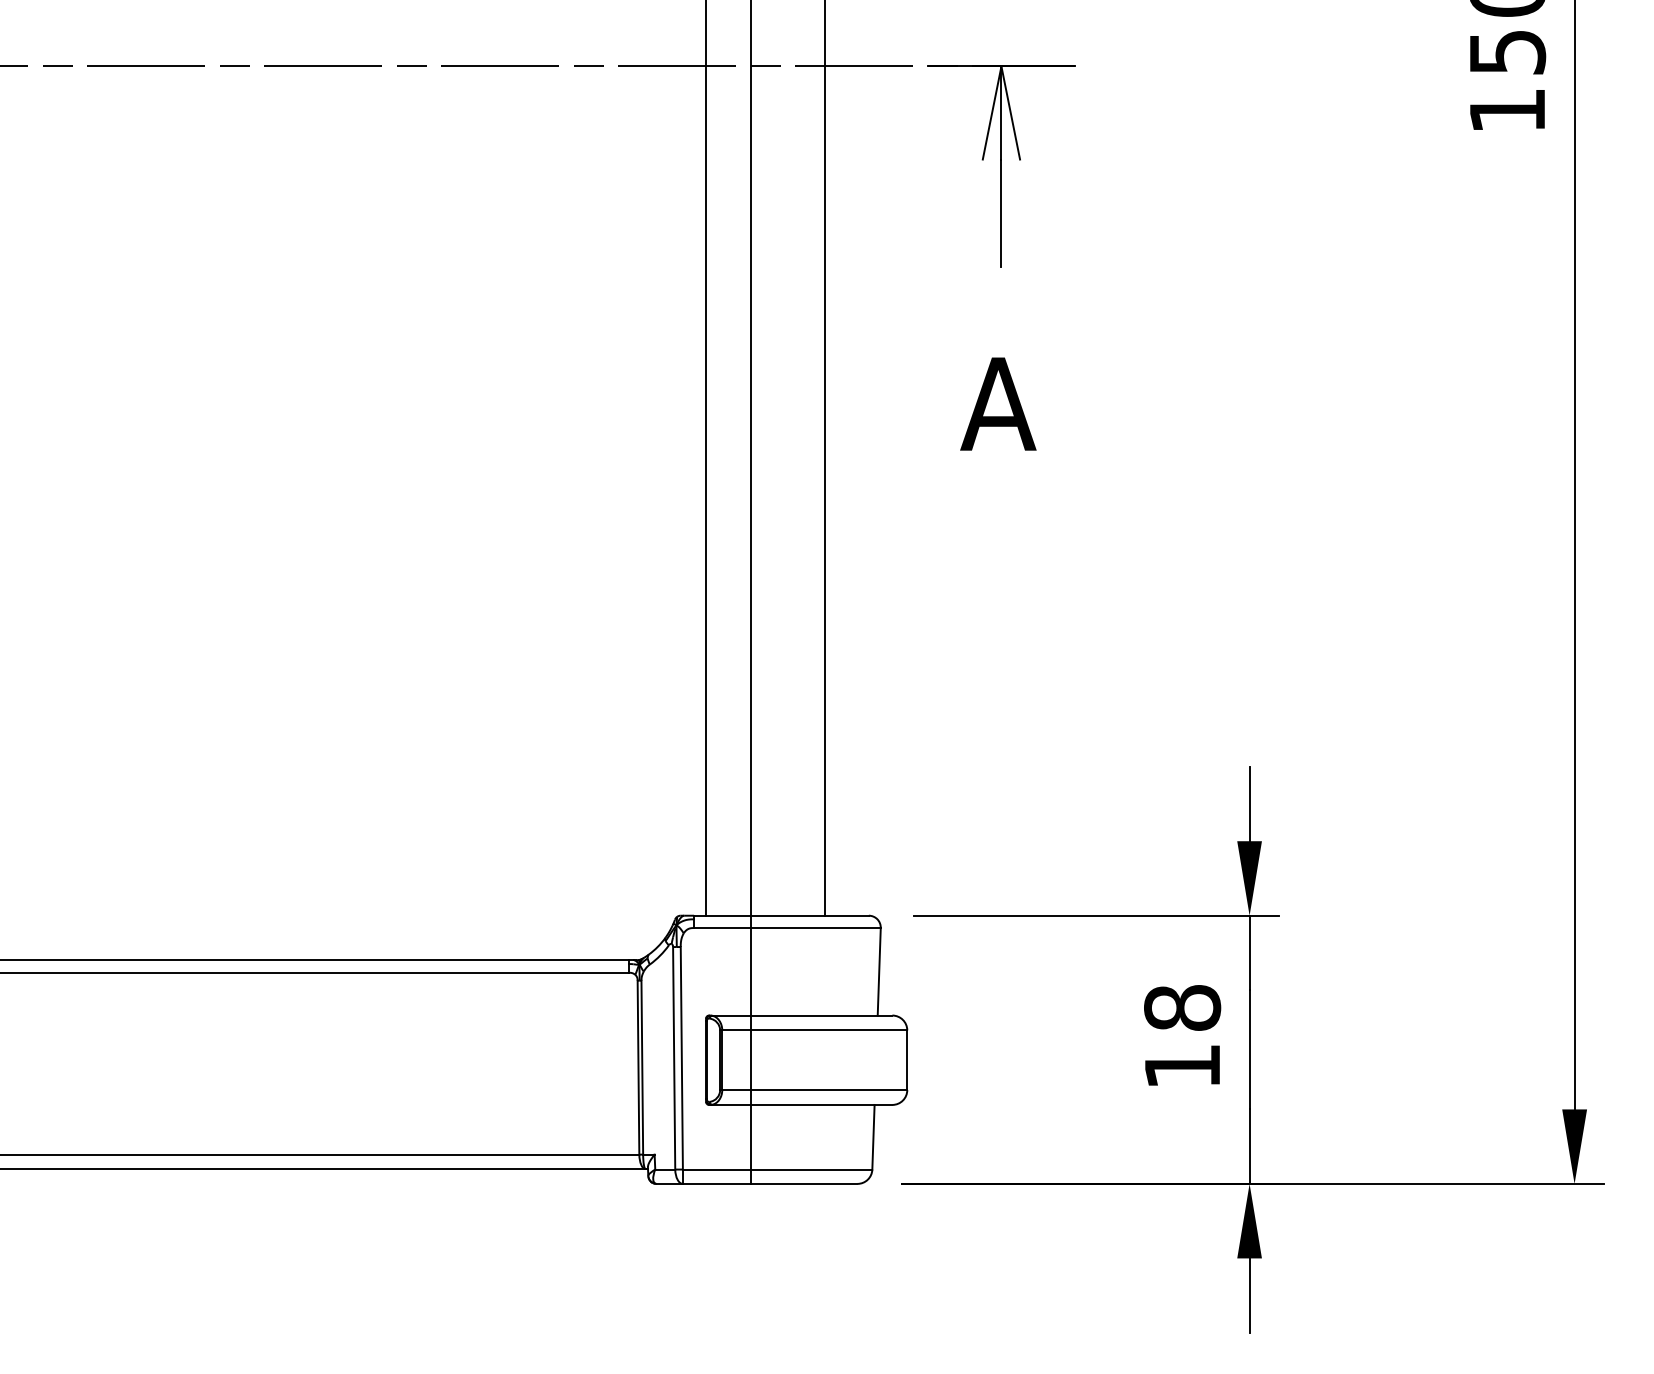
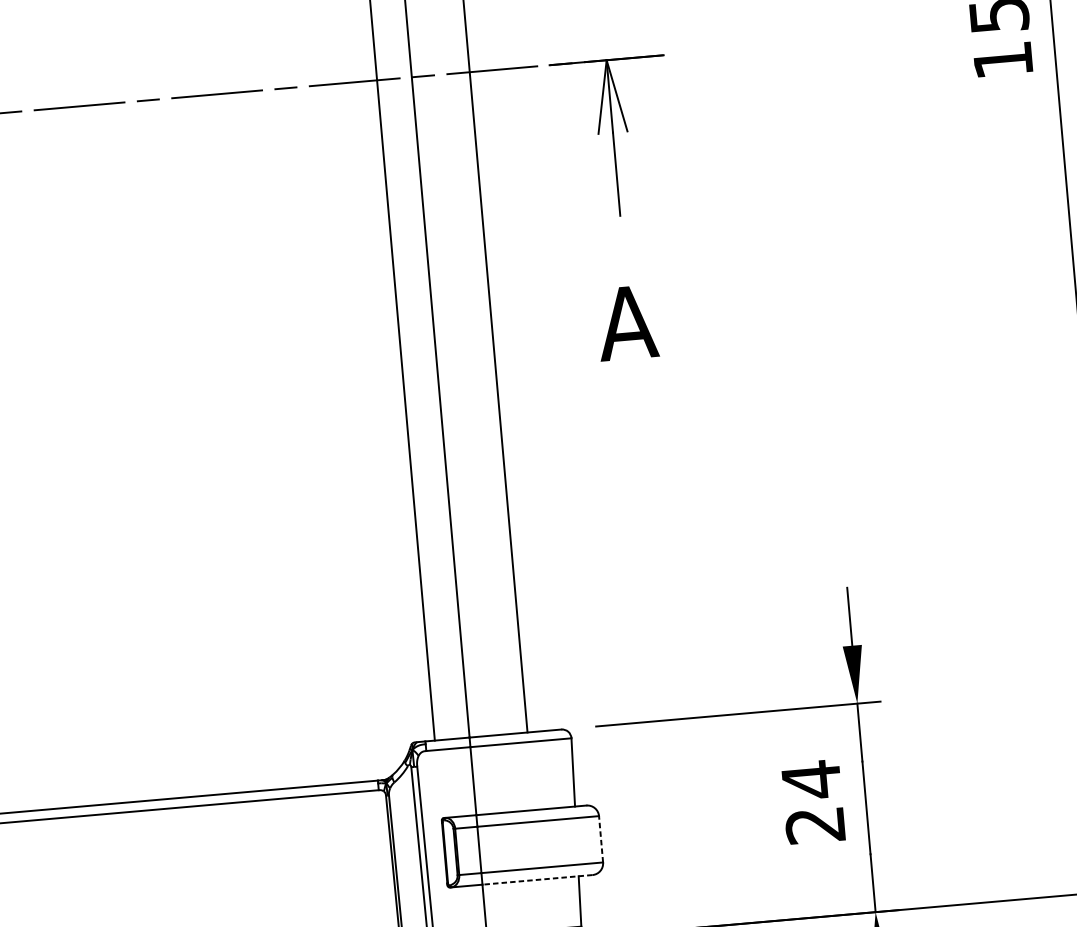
text: (1182, 1035) -> (813, 801), 18 -> 24
line: (907, 1060) -> (601, 839), solid -> dashed
line: (821, 1104) -> (537, 879), solid -> dashed

